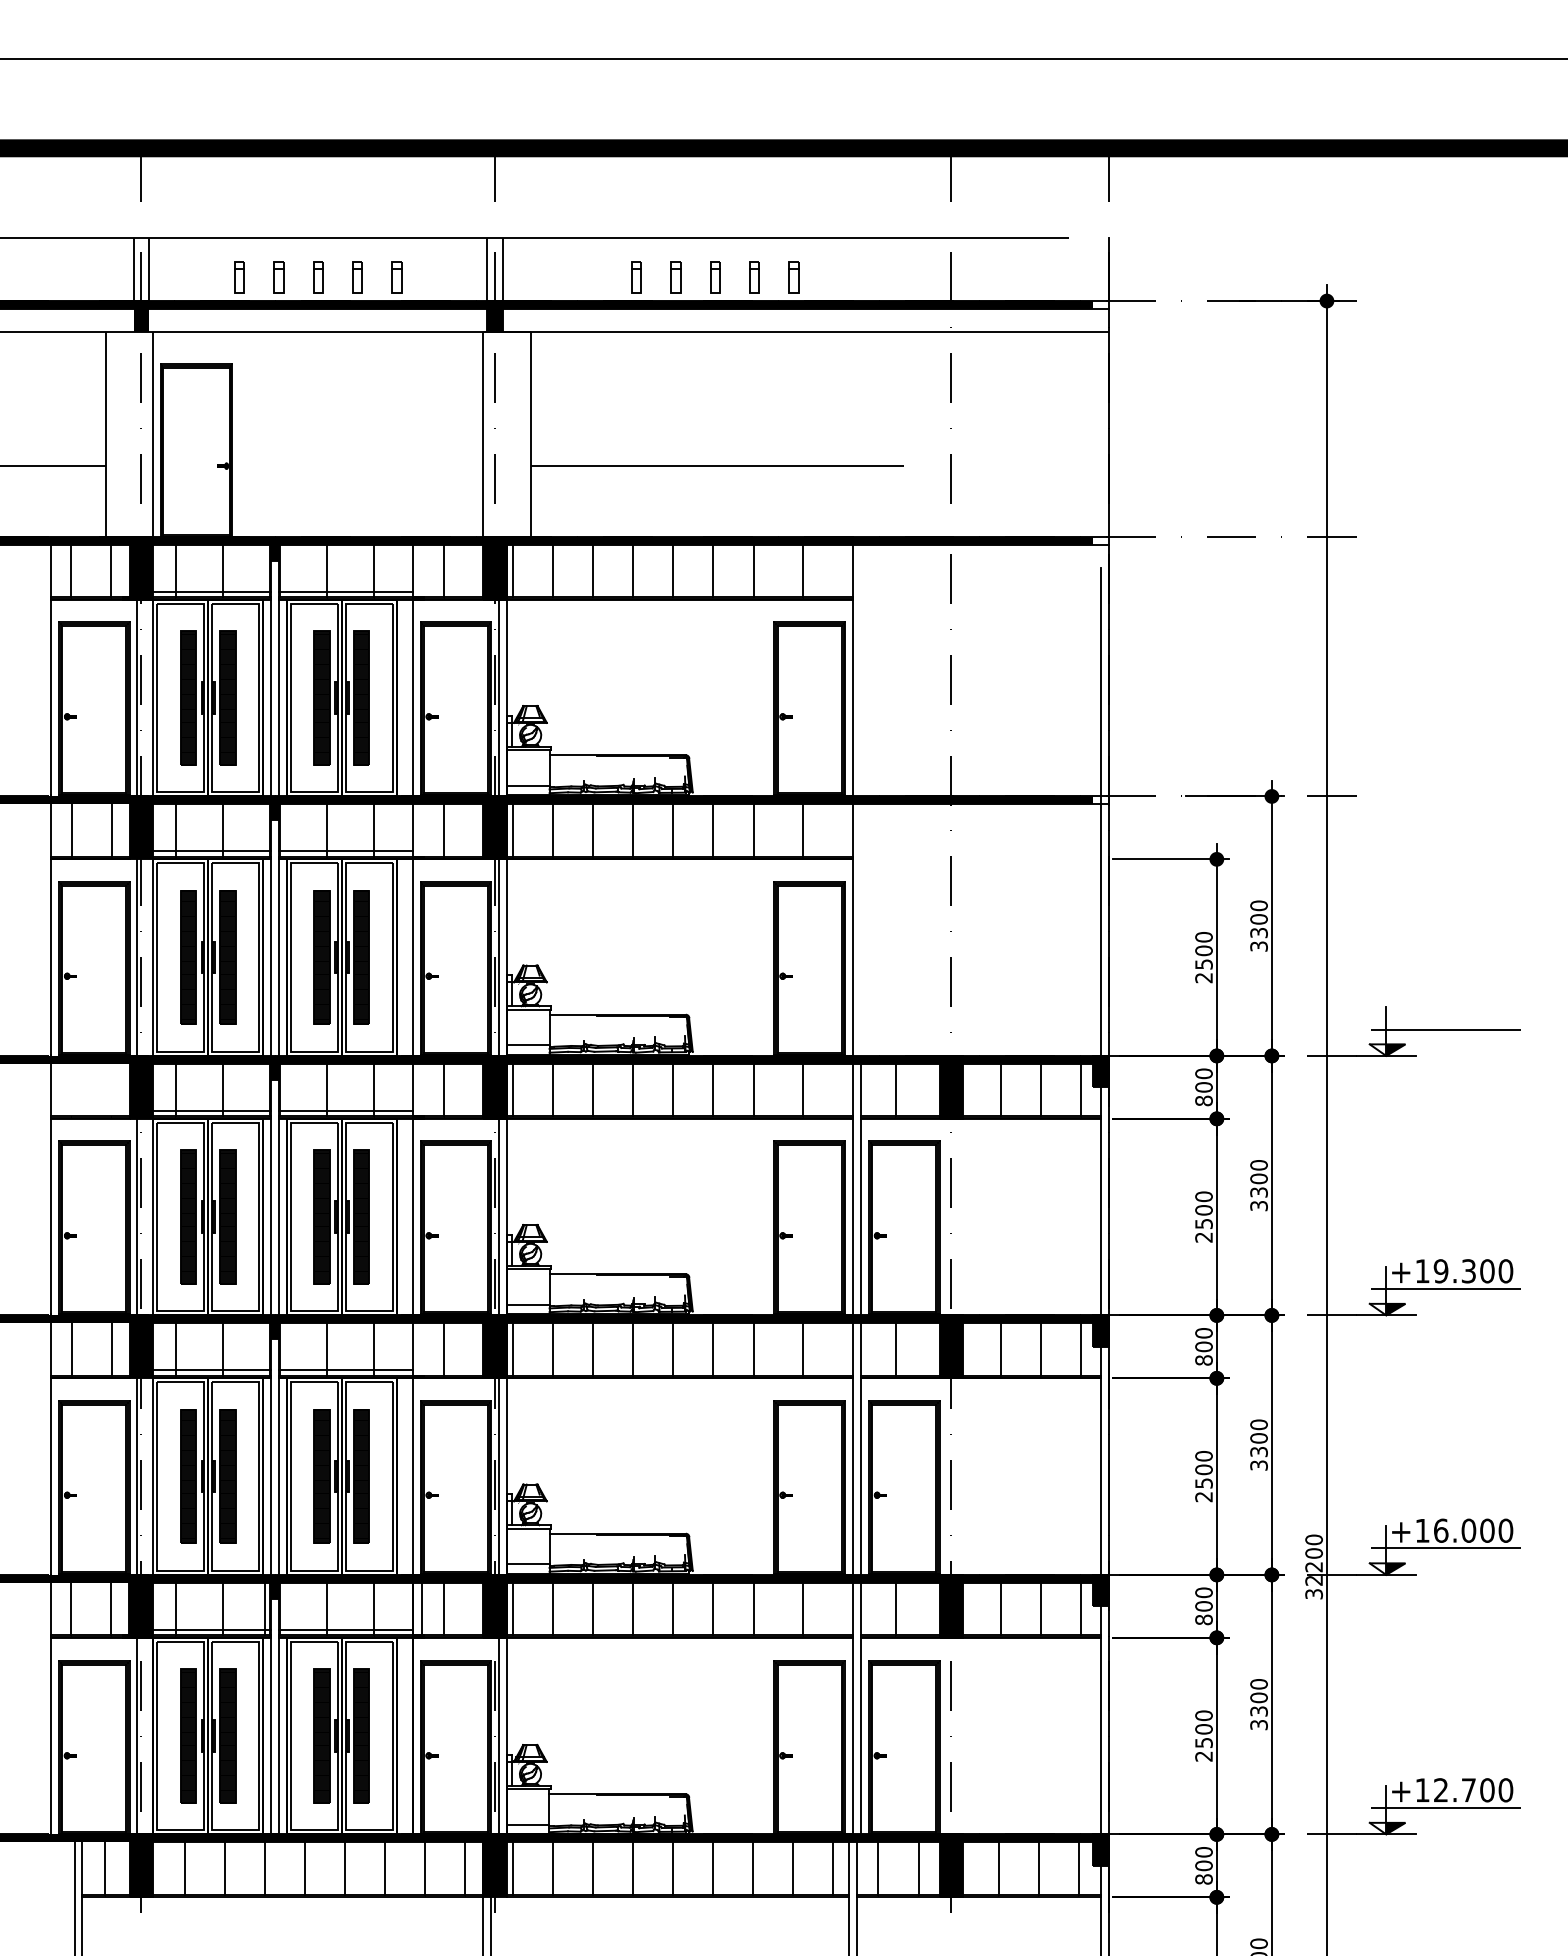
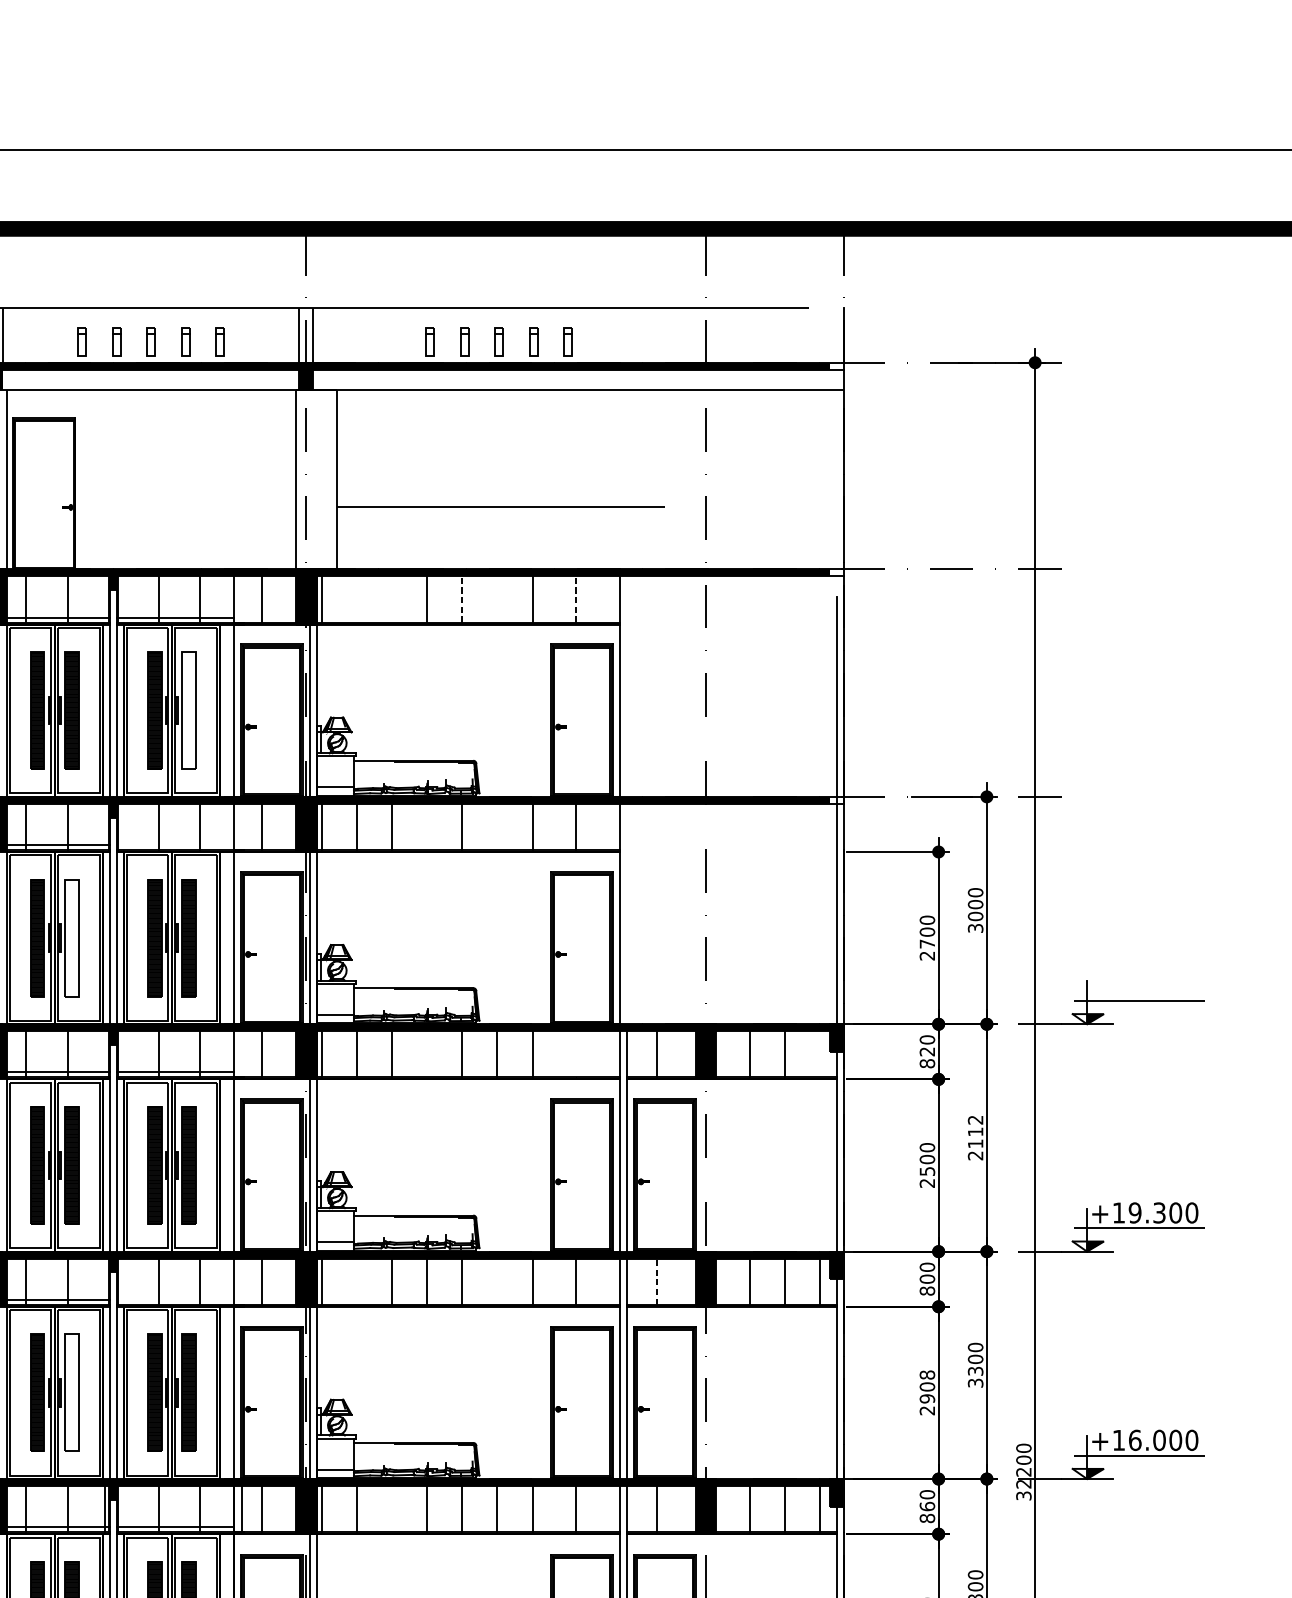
line: (552, 570) -> (356, 598), removed
line: (593, 570) -> (392, 598), removed
line: (673, 570) -> (462, 598), solid -> dashed
line: (713, 570) -> (497, 598), removed
line: (803, 570) -> (576, 598), solid -> dashed
hatch: (361, 697) -> (189, 710), removed
line: (633, 830) -> (427, 826), removed
line: (713, 830) -> (497, 826), removed
line: (345, 851) -> (175, 845), removed
text: (1258, 932) -> (975, 916), 3300 -> 3000
hatch: (227, 957) -> (71, 937), removed
text: (1203, 964) -> (926, 944), 2500 -> 2700
text: (1203, 1087) -> (926, 1051), 800 -> 820
line: (633, 1089) -> (427, 1053), removed
line: (803, 1089) -> (576, 1053), removed
line: (1081, 1089) -> (820, 1053), removed
text: (1258, 1185) -> (975, 1137), 3300 -> 2112
line: (552, 1349) -> (356, 1281), removed
line: (713, 1349) -> (497, 1281), removed
line: (895, 1349) -> (657, 1281), solid -> dashed
line: (345, 1370) -> (175, 1299), removed
text: (1203, 1469) -> (926, 1386), 2500 -> 2908
hatch: (227, 1476) -> (71, 1392), removed
text: (1203, 1606) -> (926, 1506), 800 -> 860
line: (593, 1608) -> (392, 1508), removed

